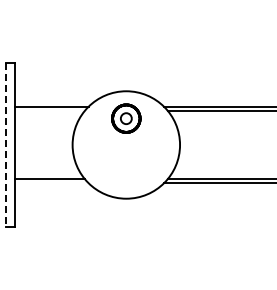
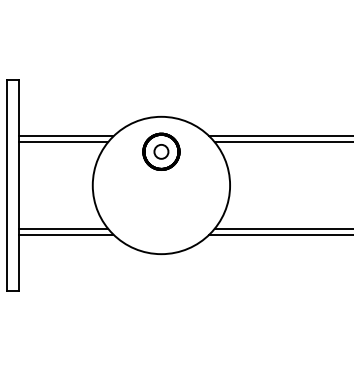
line: (49, 111) -> (63, 142), added
line: (5, 145) -> (6, 186), dashed -> solid
line: (51, 183) -> (65, 234), added

